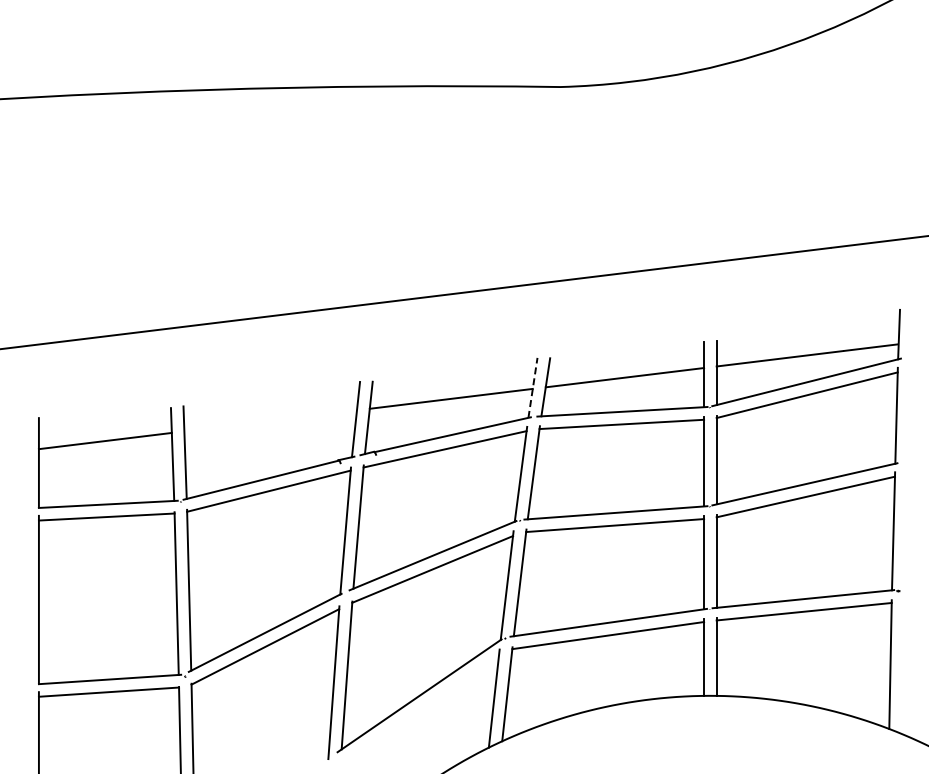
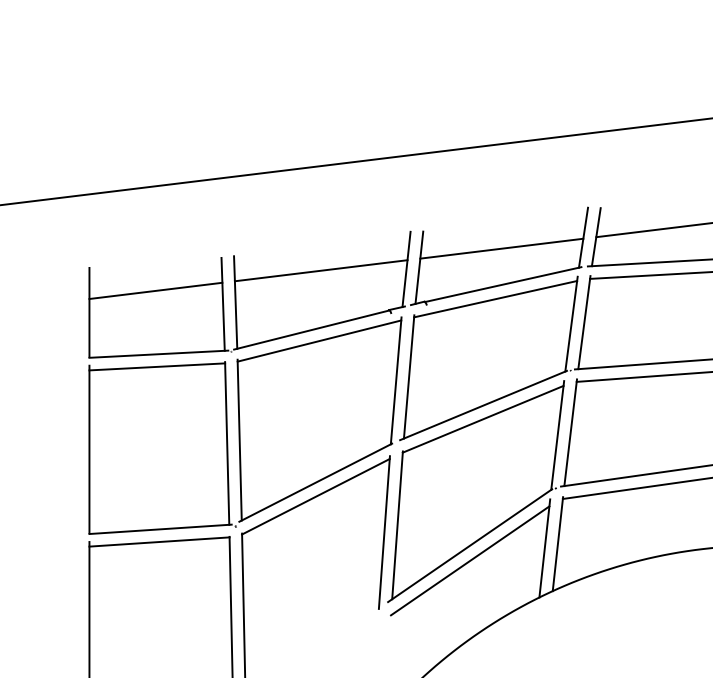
line: (533, 387) -> (584, 237), dashed -> solid
line: (270, 420) -> (321, 270), added
line: (419, 710) -> (470, 560), added

